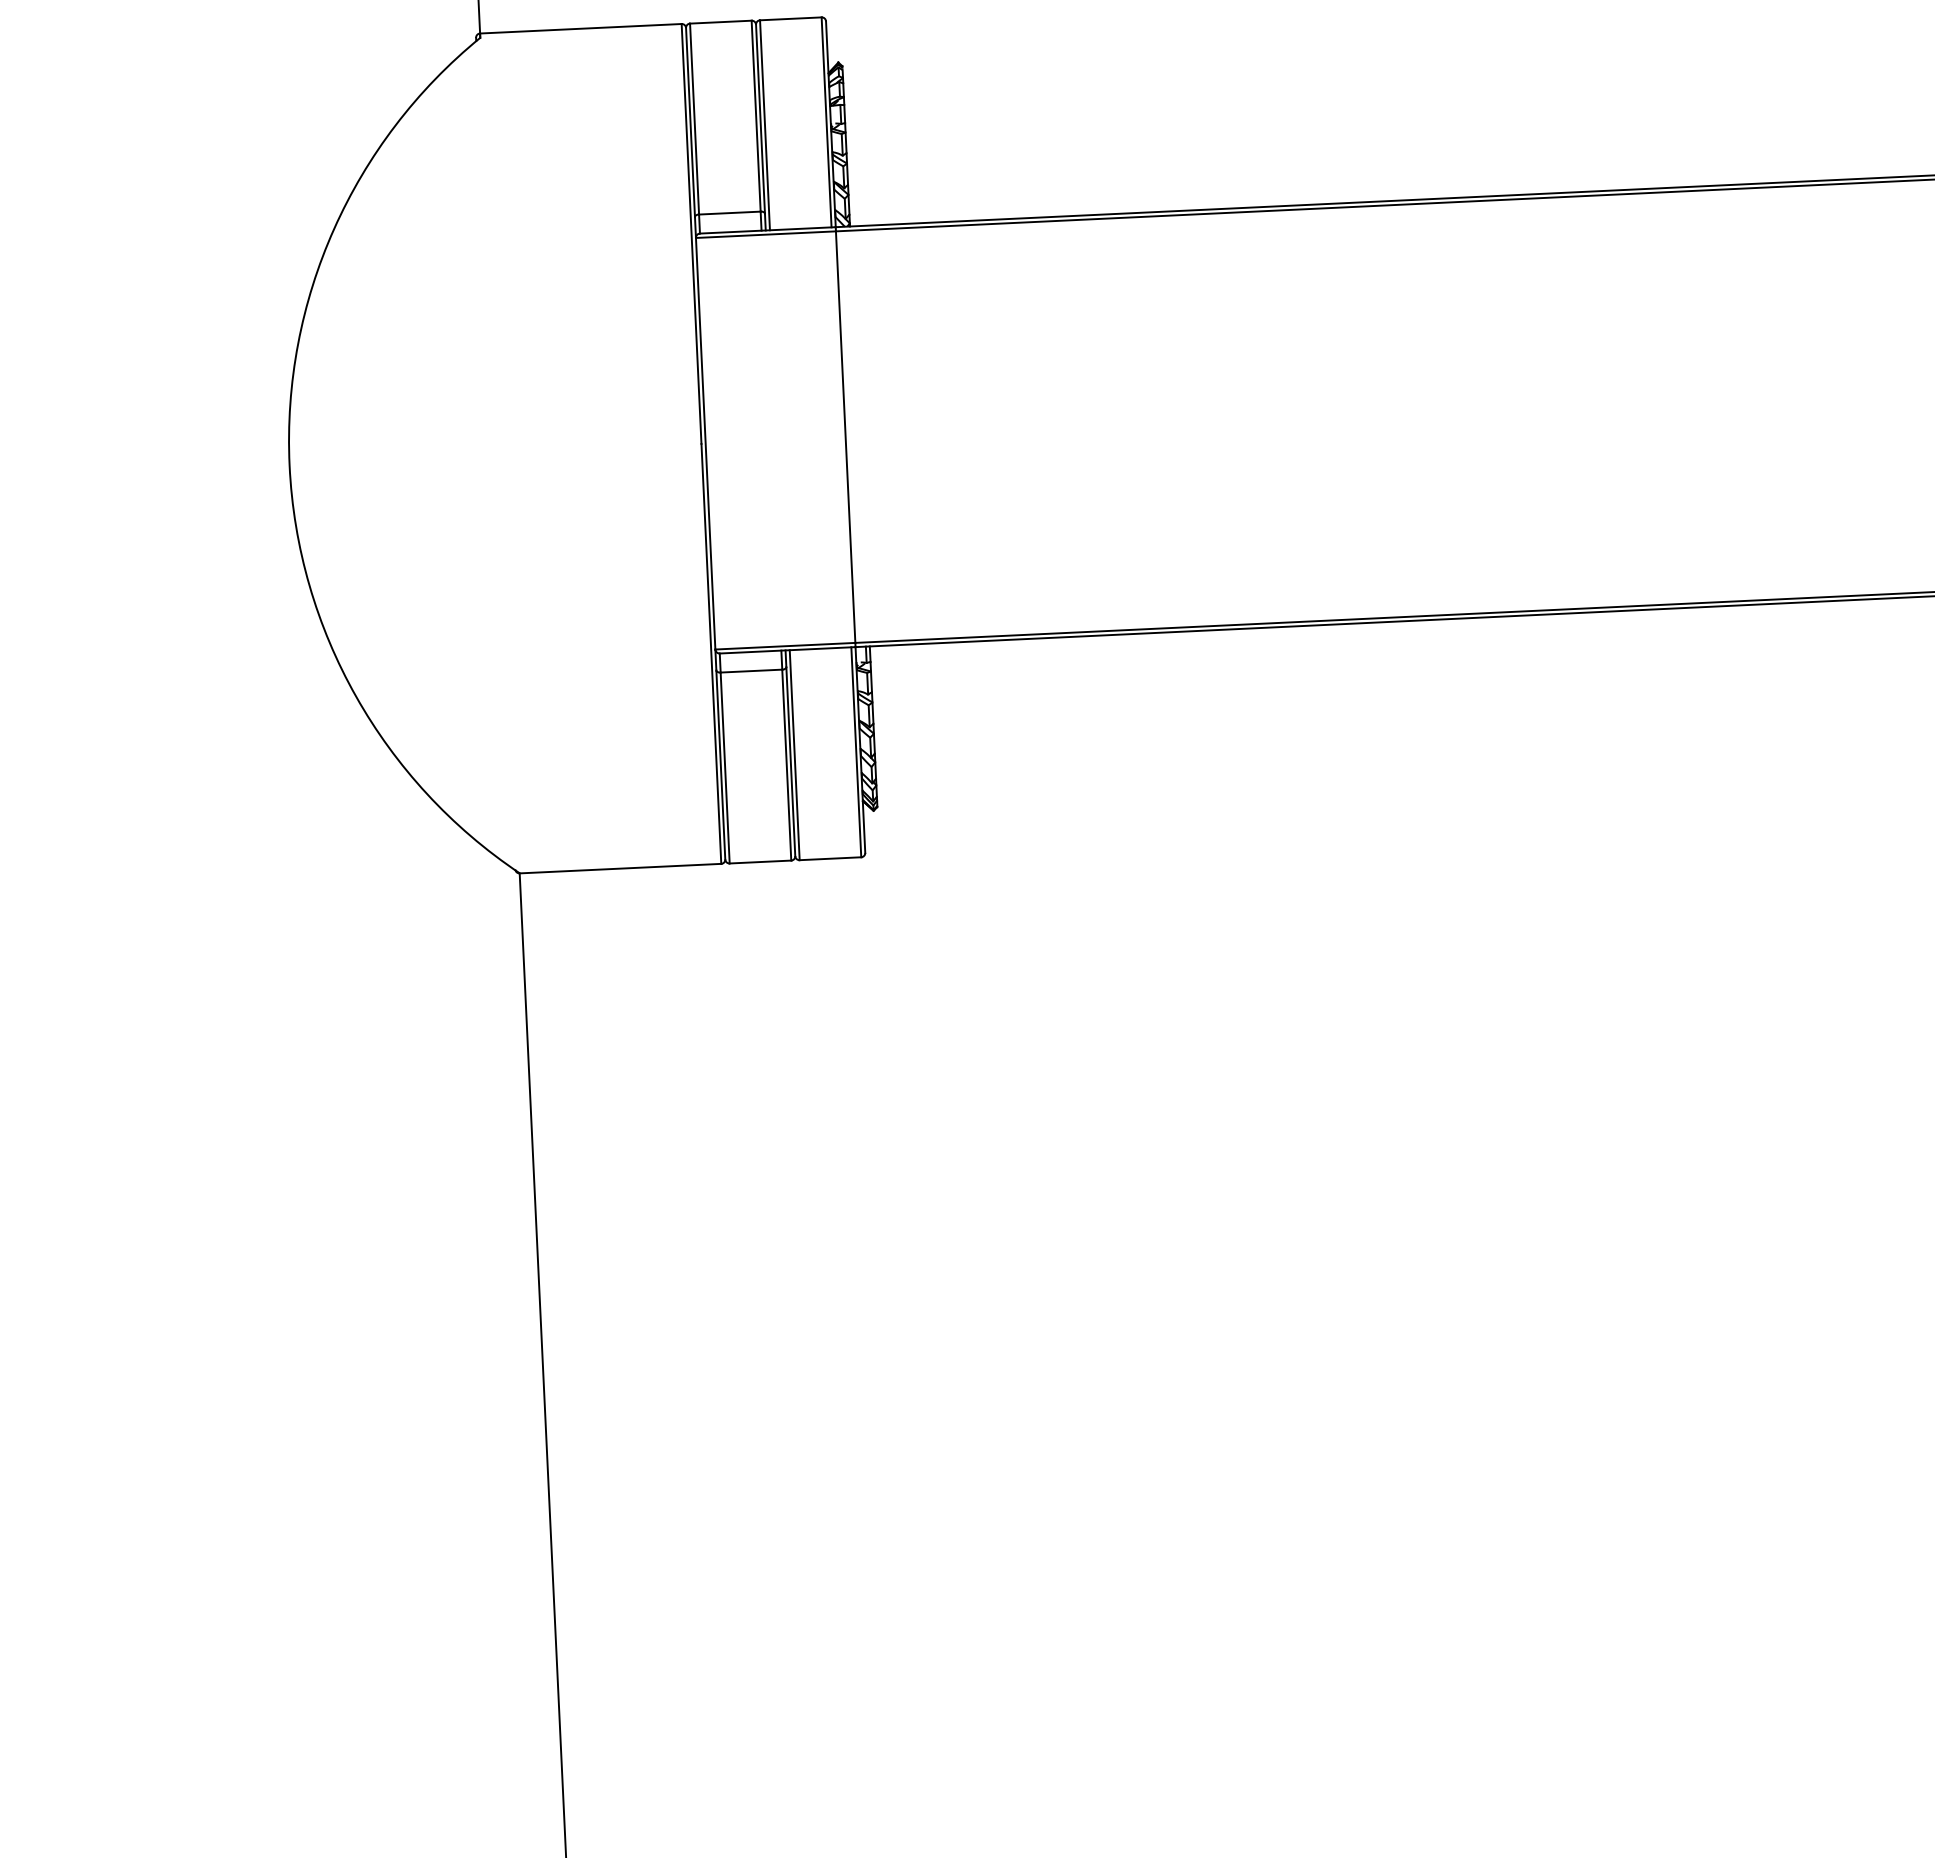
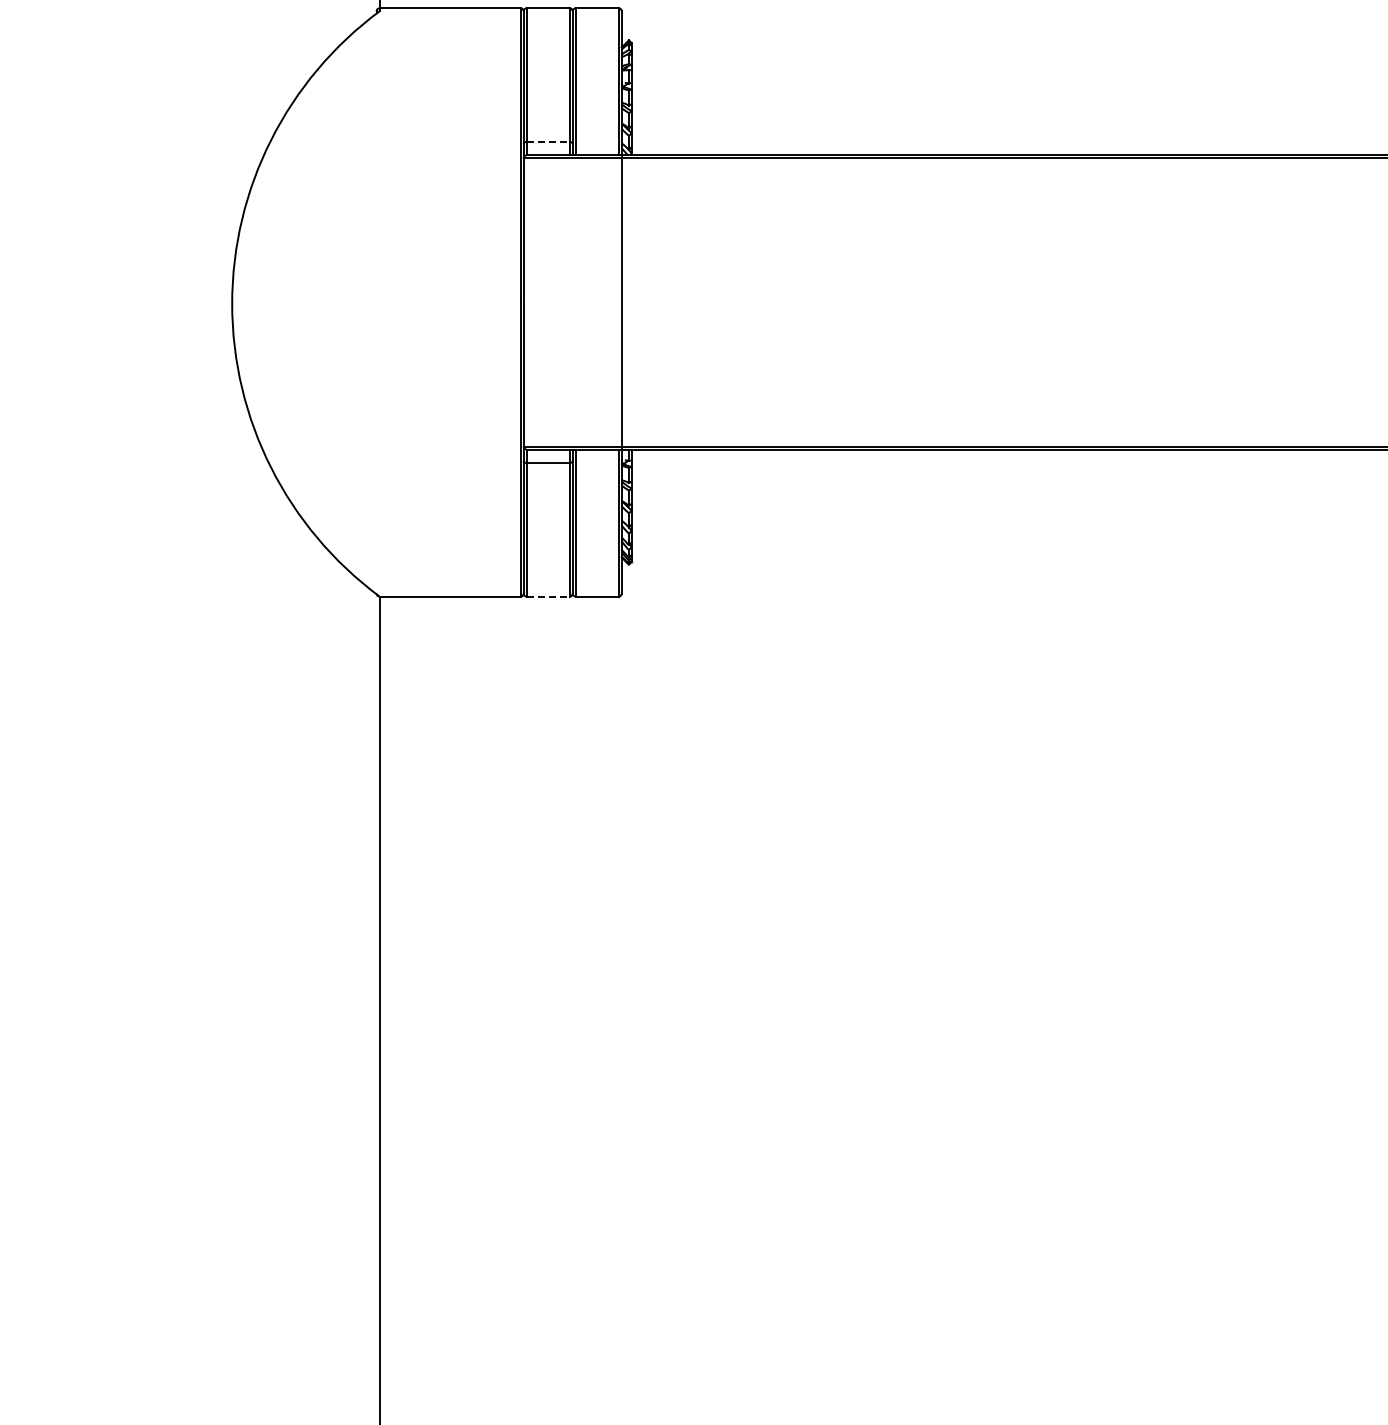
line: (730, 213) -> (548, 142), solid -> dashed
line: (760, 861) -> (548, 596), solid -> dashed

